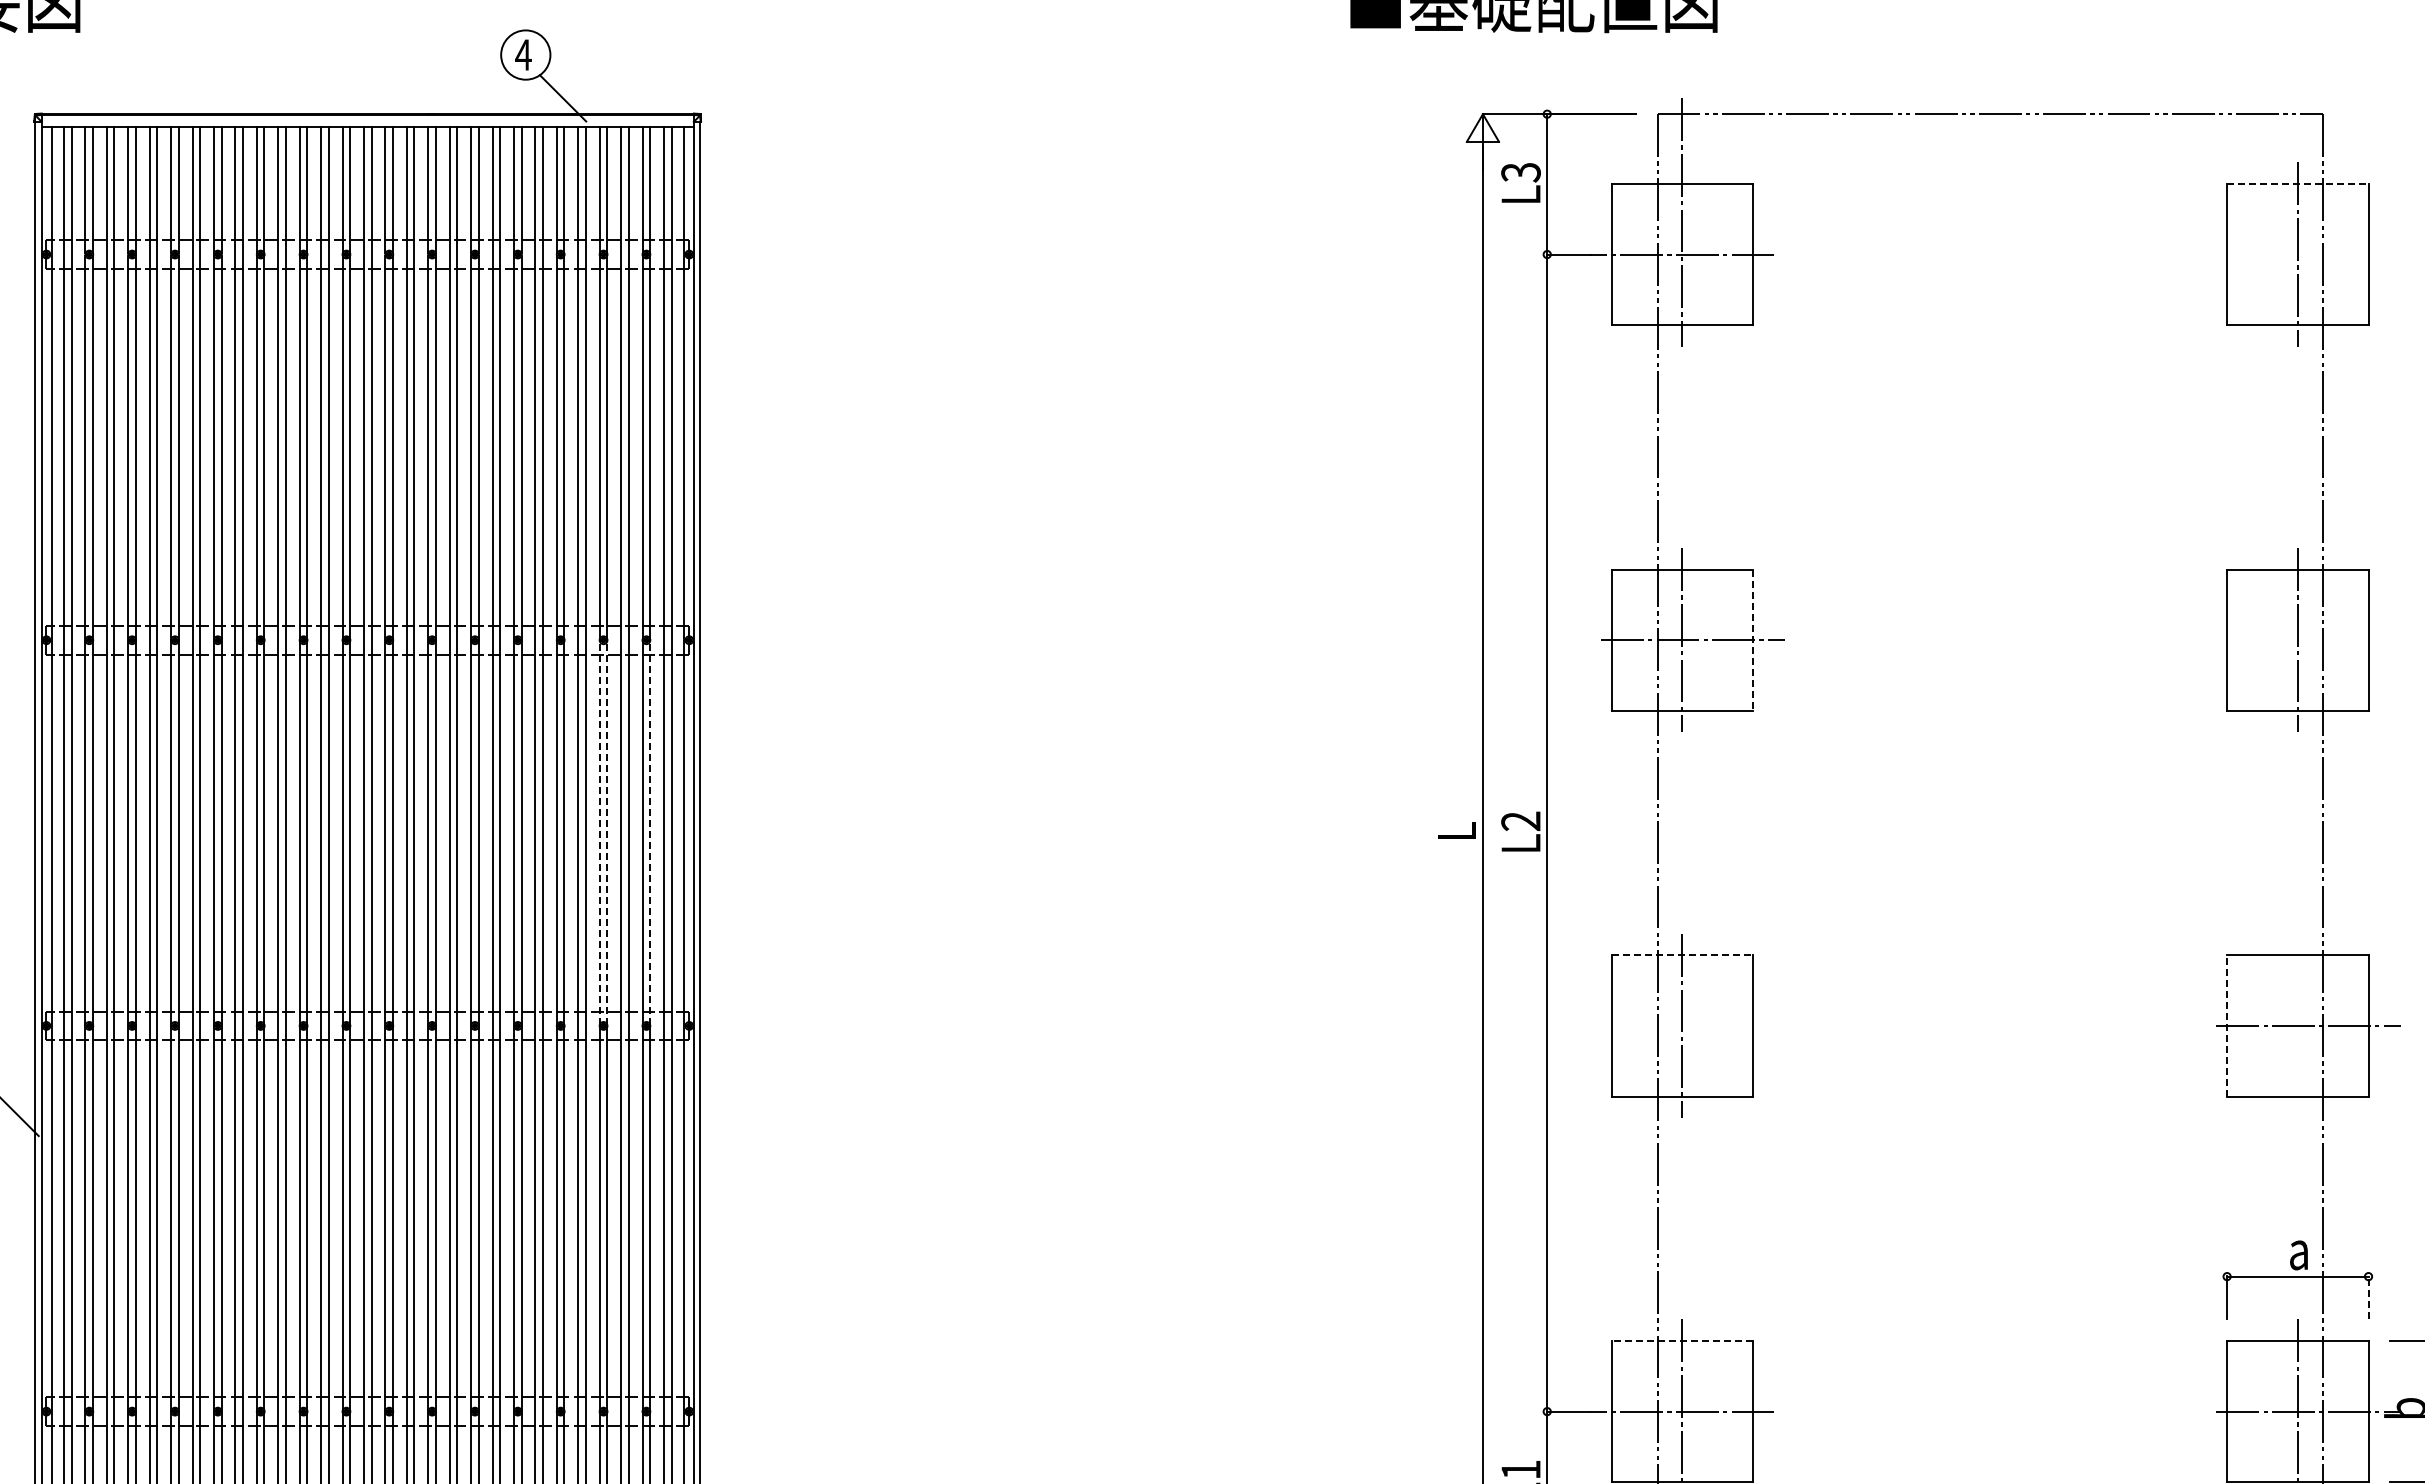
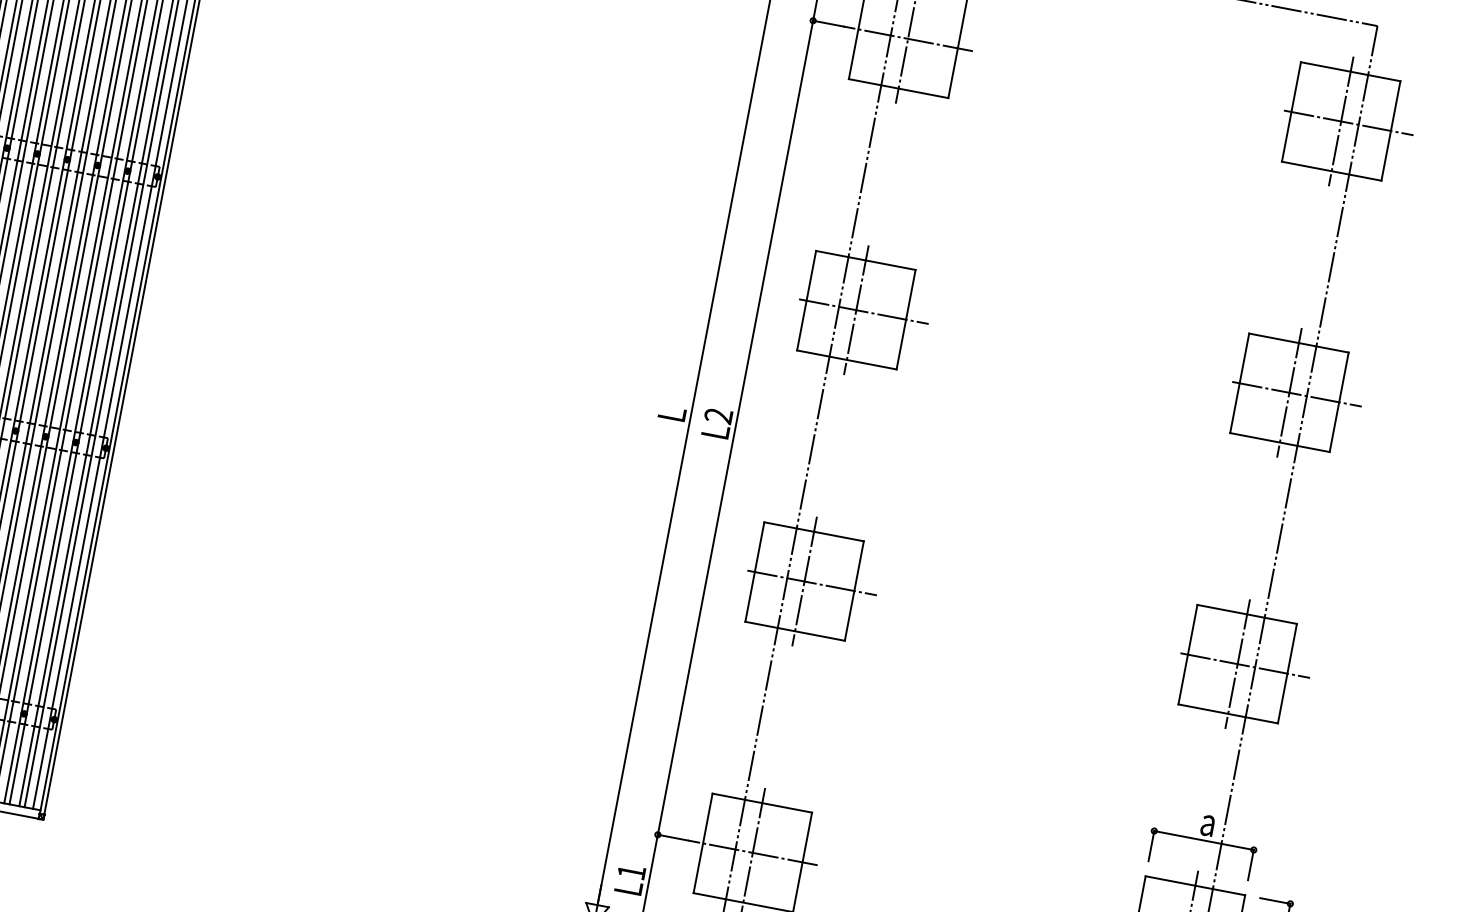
line: (2297, 183) -> (1350, 71), dashed -> solid
line: (2308, 254) -> (1348, 122), added
line: (1752, 640) -> (905, 319), dashed -> solid
line: (2308, 640) -> (1296, 394), added
line: (599, 833) -> (68, 300), dashed -> solid
line: (607, 833) -> (74, 301), dashed -> solid
line: (650, 833) -> (104, 307), dashed -> solid
line: (1682, 955) -> (814, 532), dashed -> solid
line: (1692, 1025) -> (811, 582), added
line: (2227, 1025) -> (1188, 654), dashed -> solid
line: (2297, 1025) -> (1237, 663), added
line: (2368, 1297) -> (1250, 864), dashed -> solid
line: (1682, 1340) -> (762, 802), dashed -> solid

